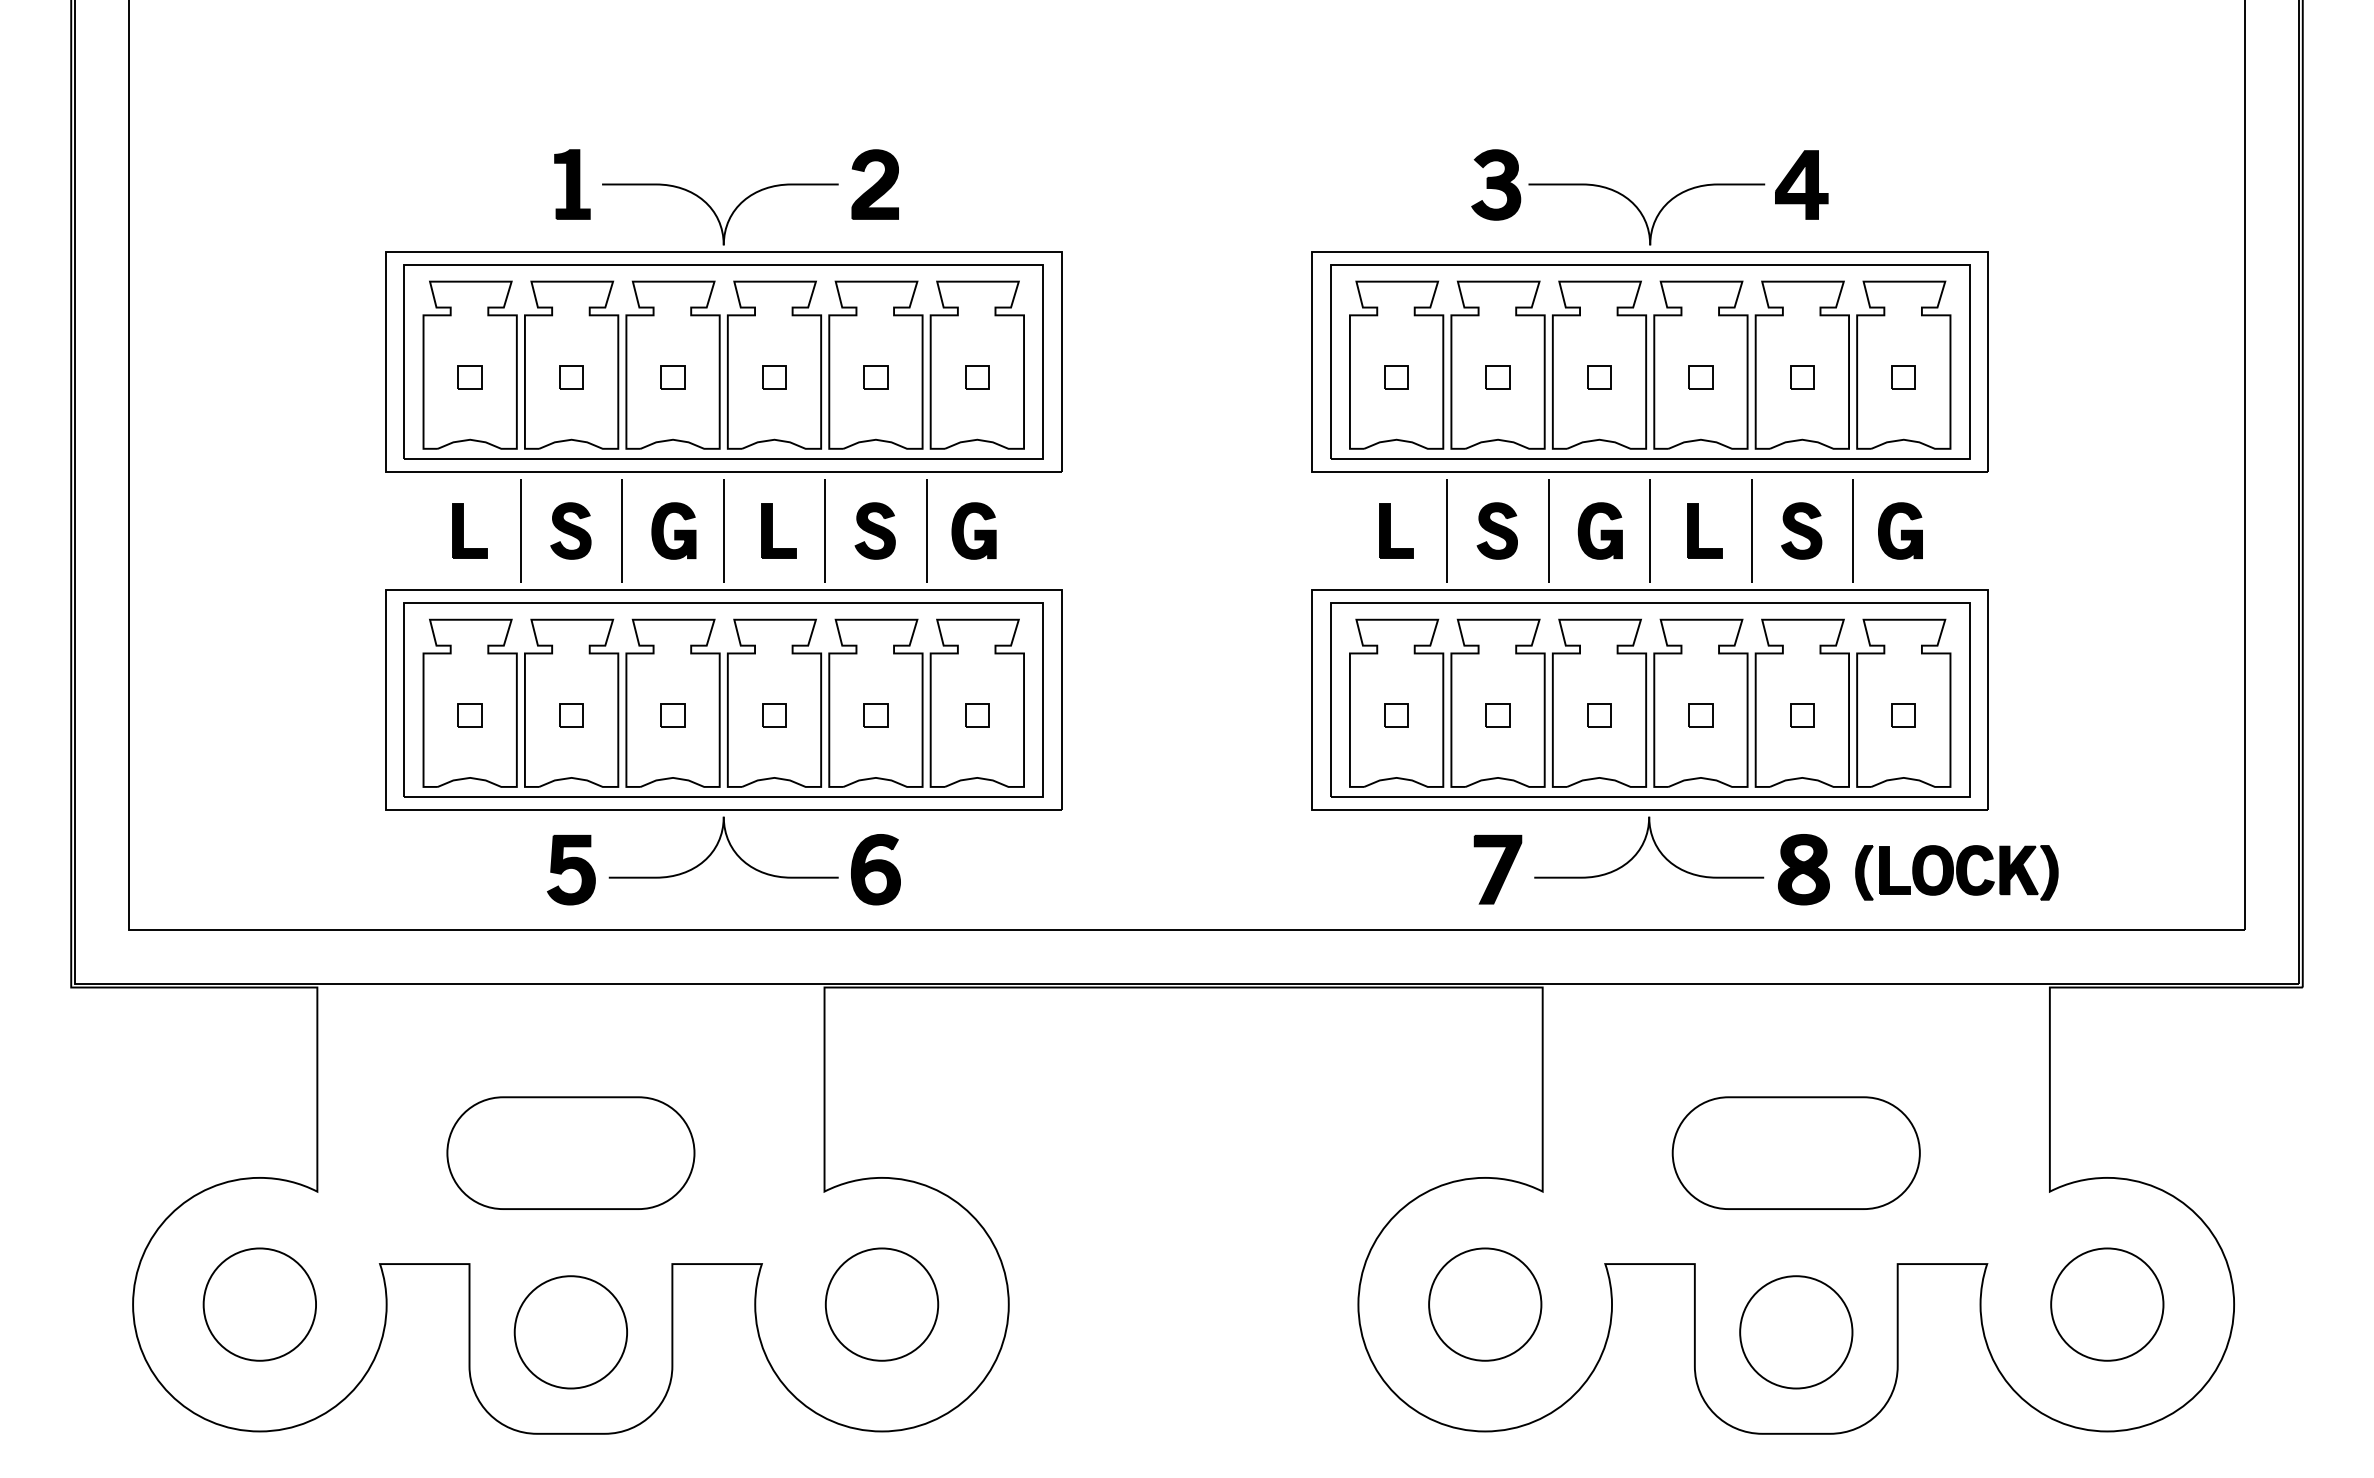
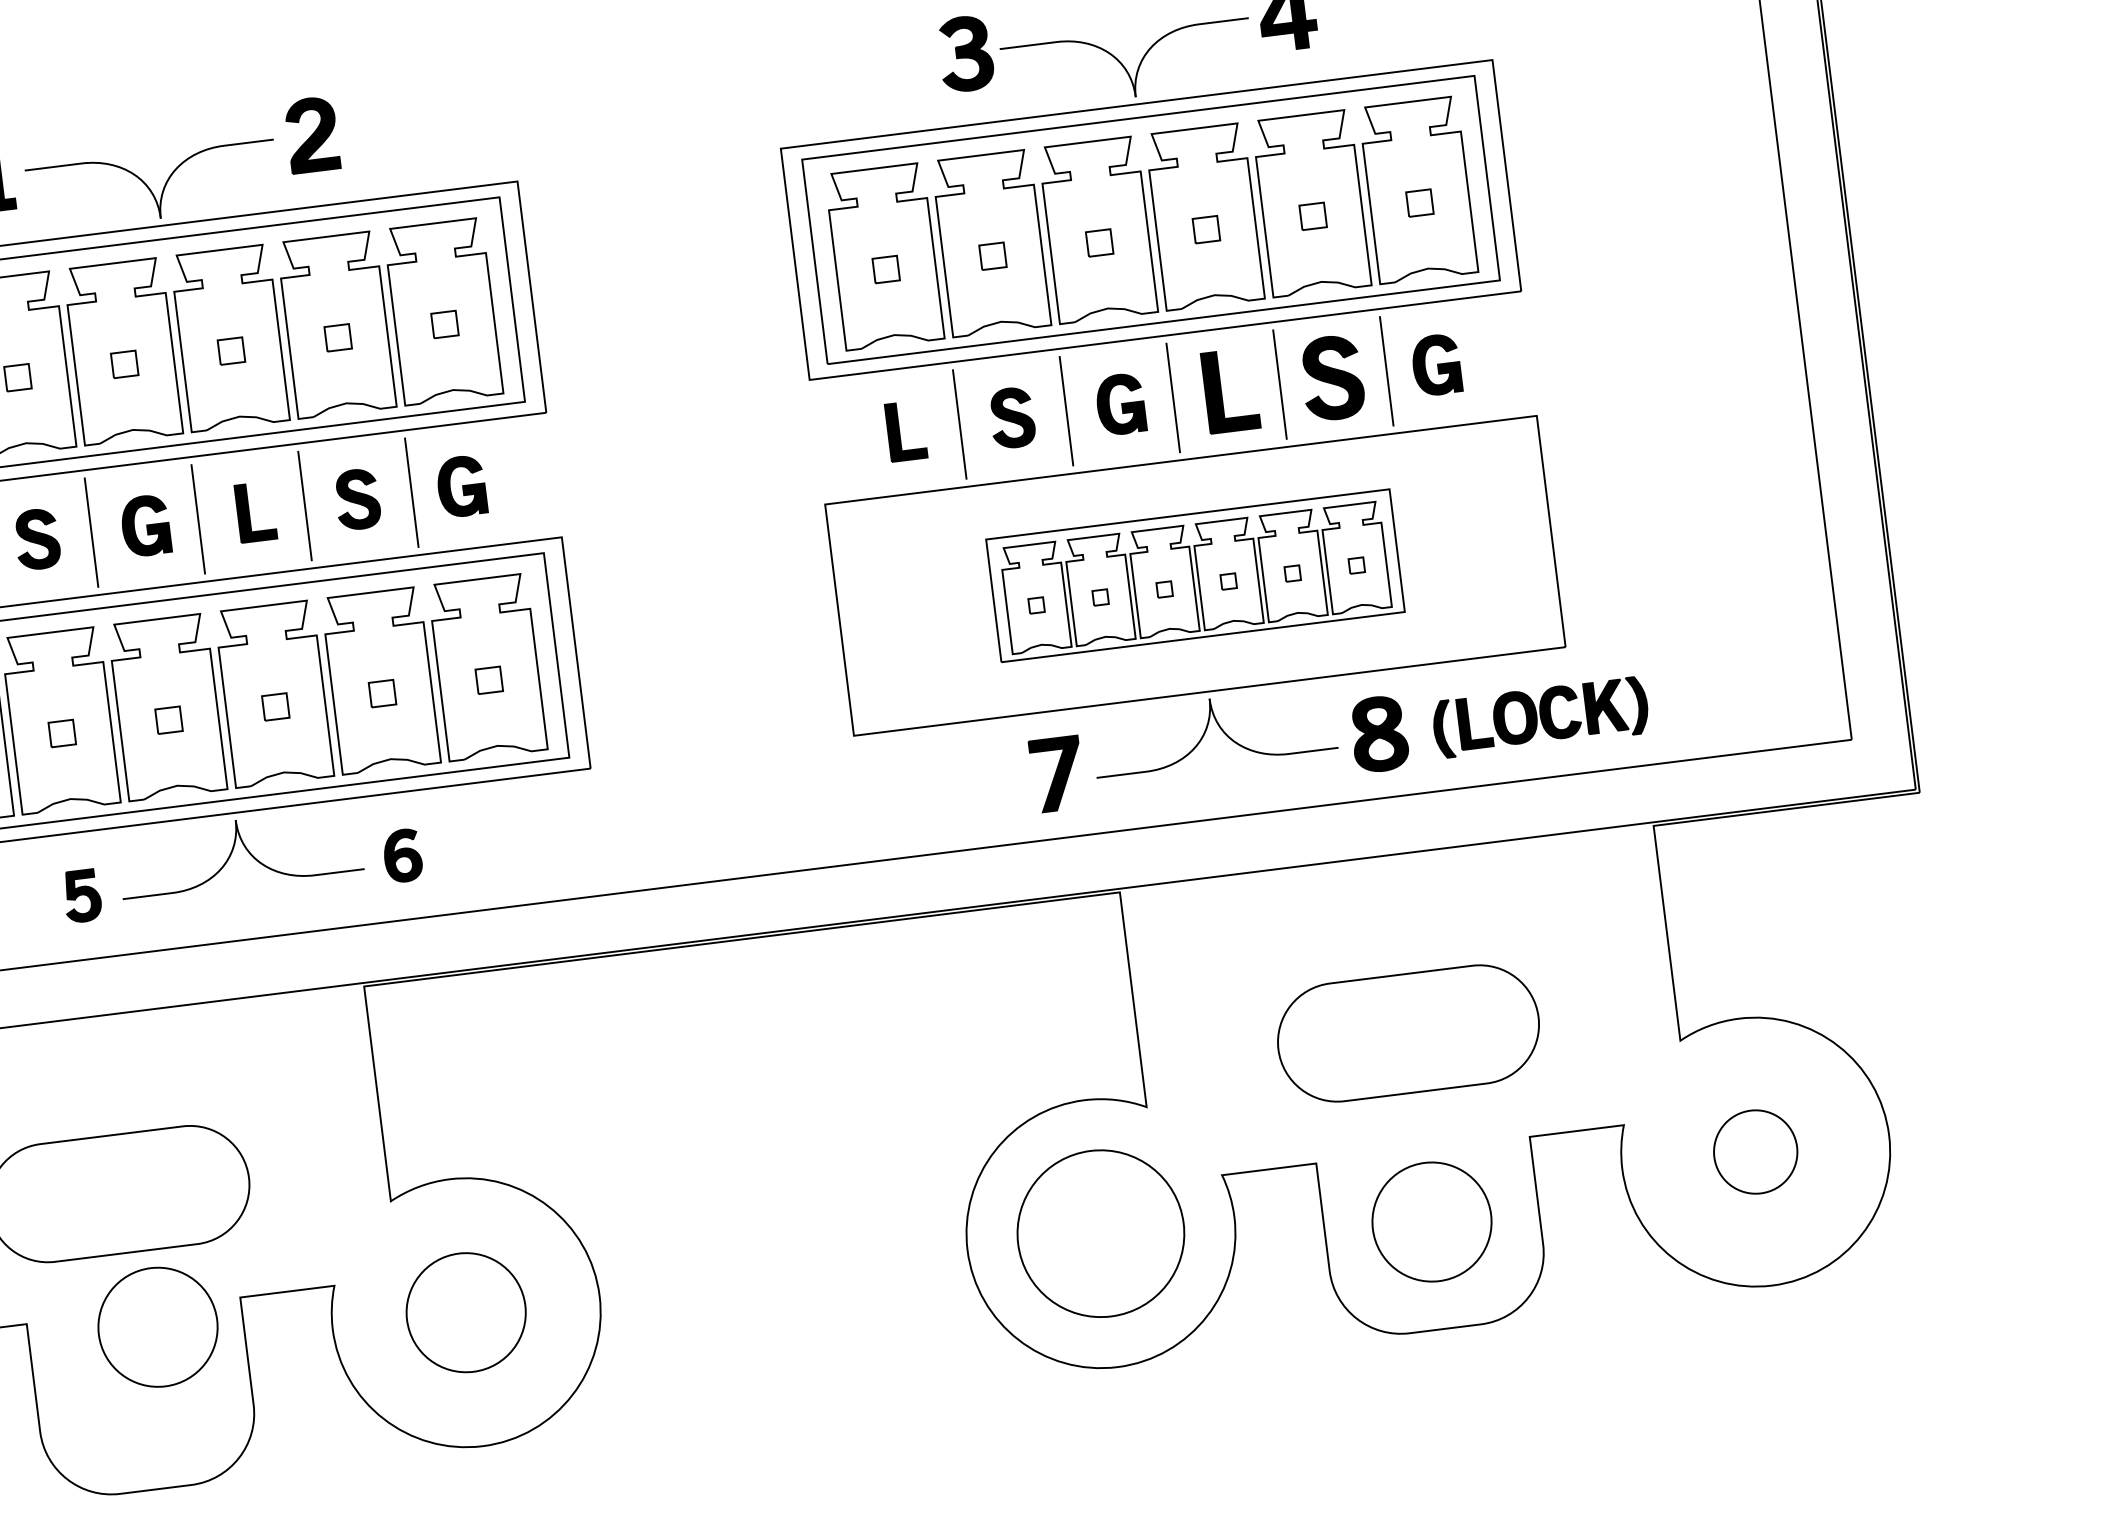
part: (1704, 530) -> (1230, 390), size x1.4
part: (1801, 530) -> (1332, 377), size x1.4
part: (1650, 699) -> (1195, 575), size x0.6
part: (571, 869) -> (82, 895), size x0.7
part: (875, 869) -> (402, 855), size x0.7
part: (1485, 1304) -> (1101, 1233), size x1.4
part: (2107, 1304) -> (1755, 1151), size x0.7
part: (570, 1332) -> (157, 1327), moved

